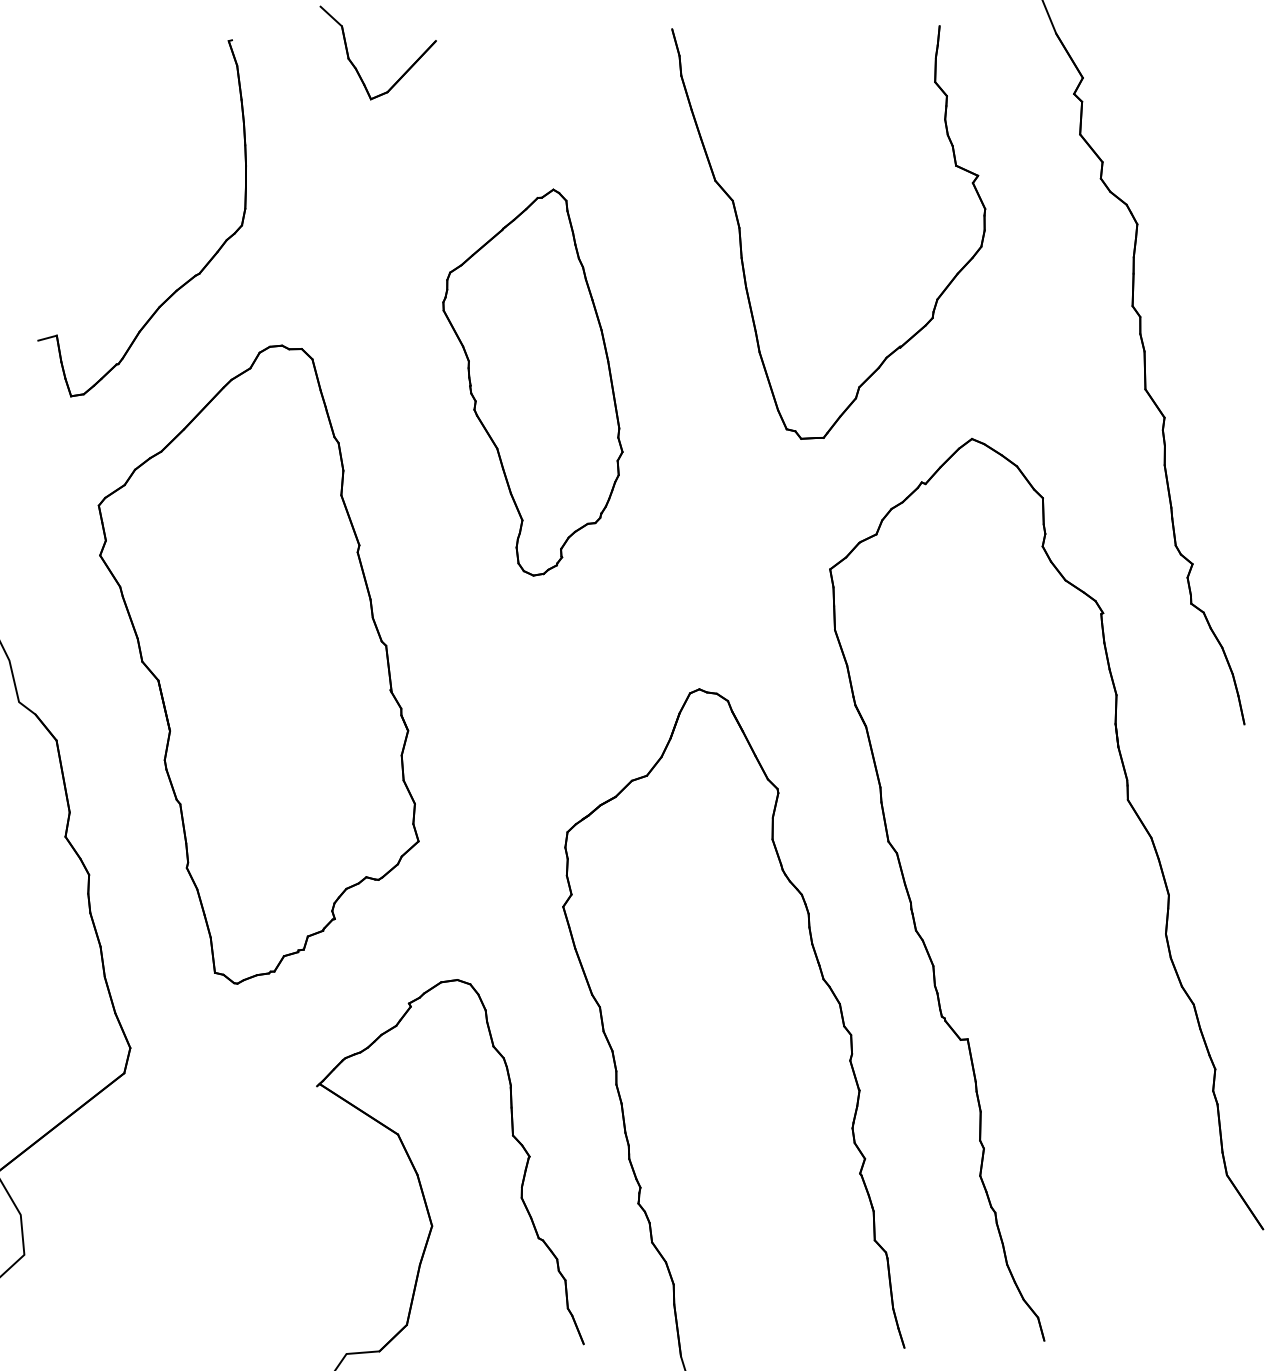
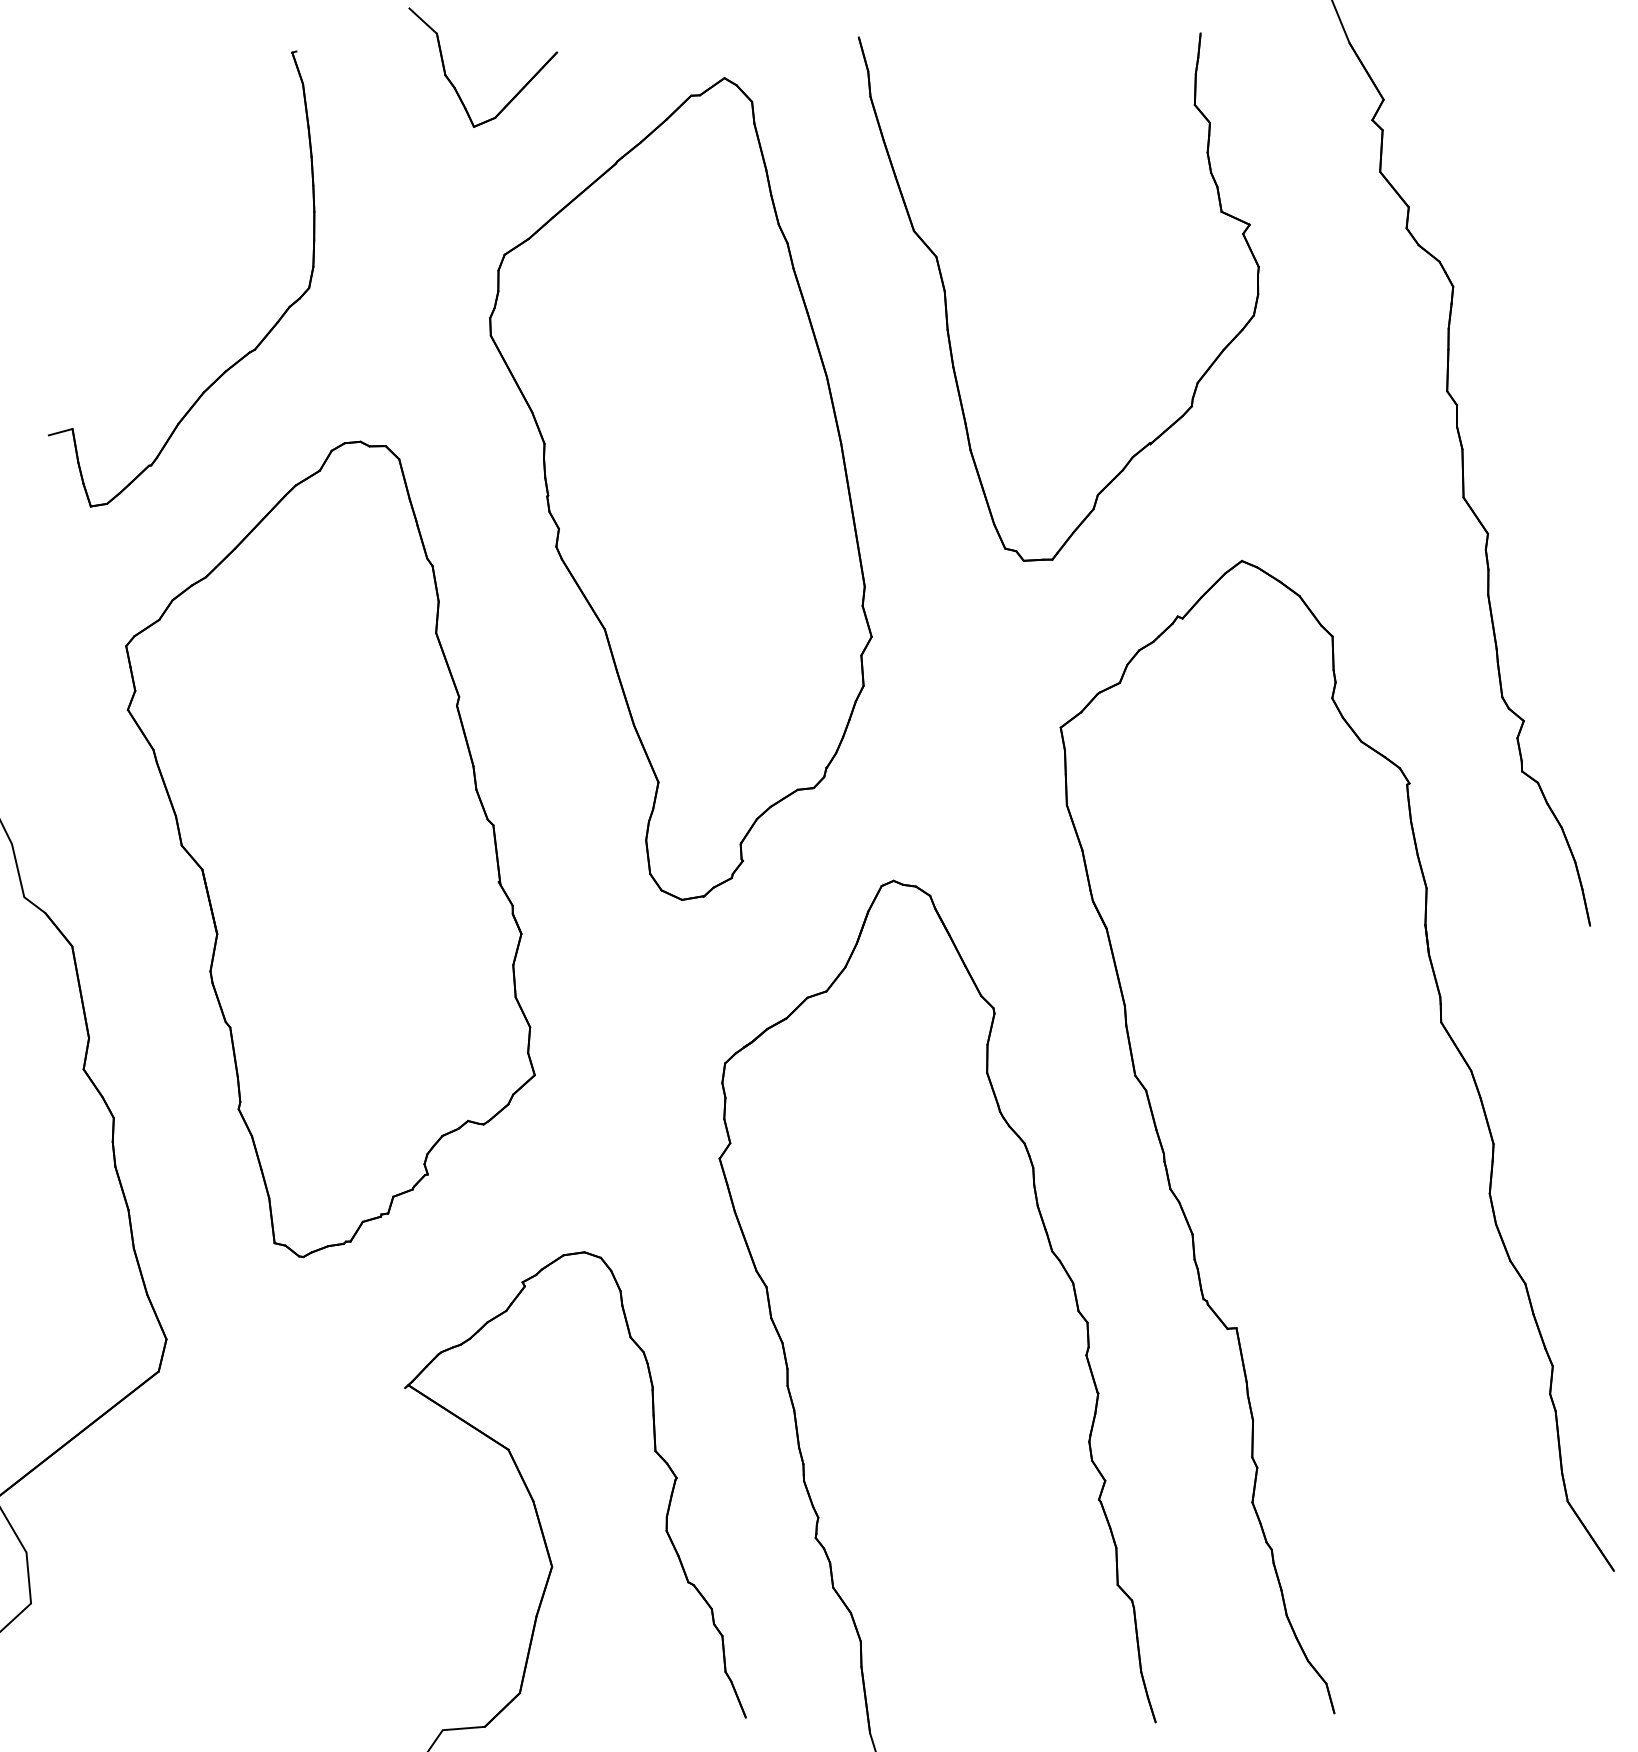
part: (532, 382) -> (680, 488), size x1.67

